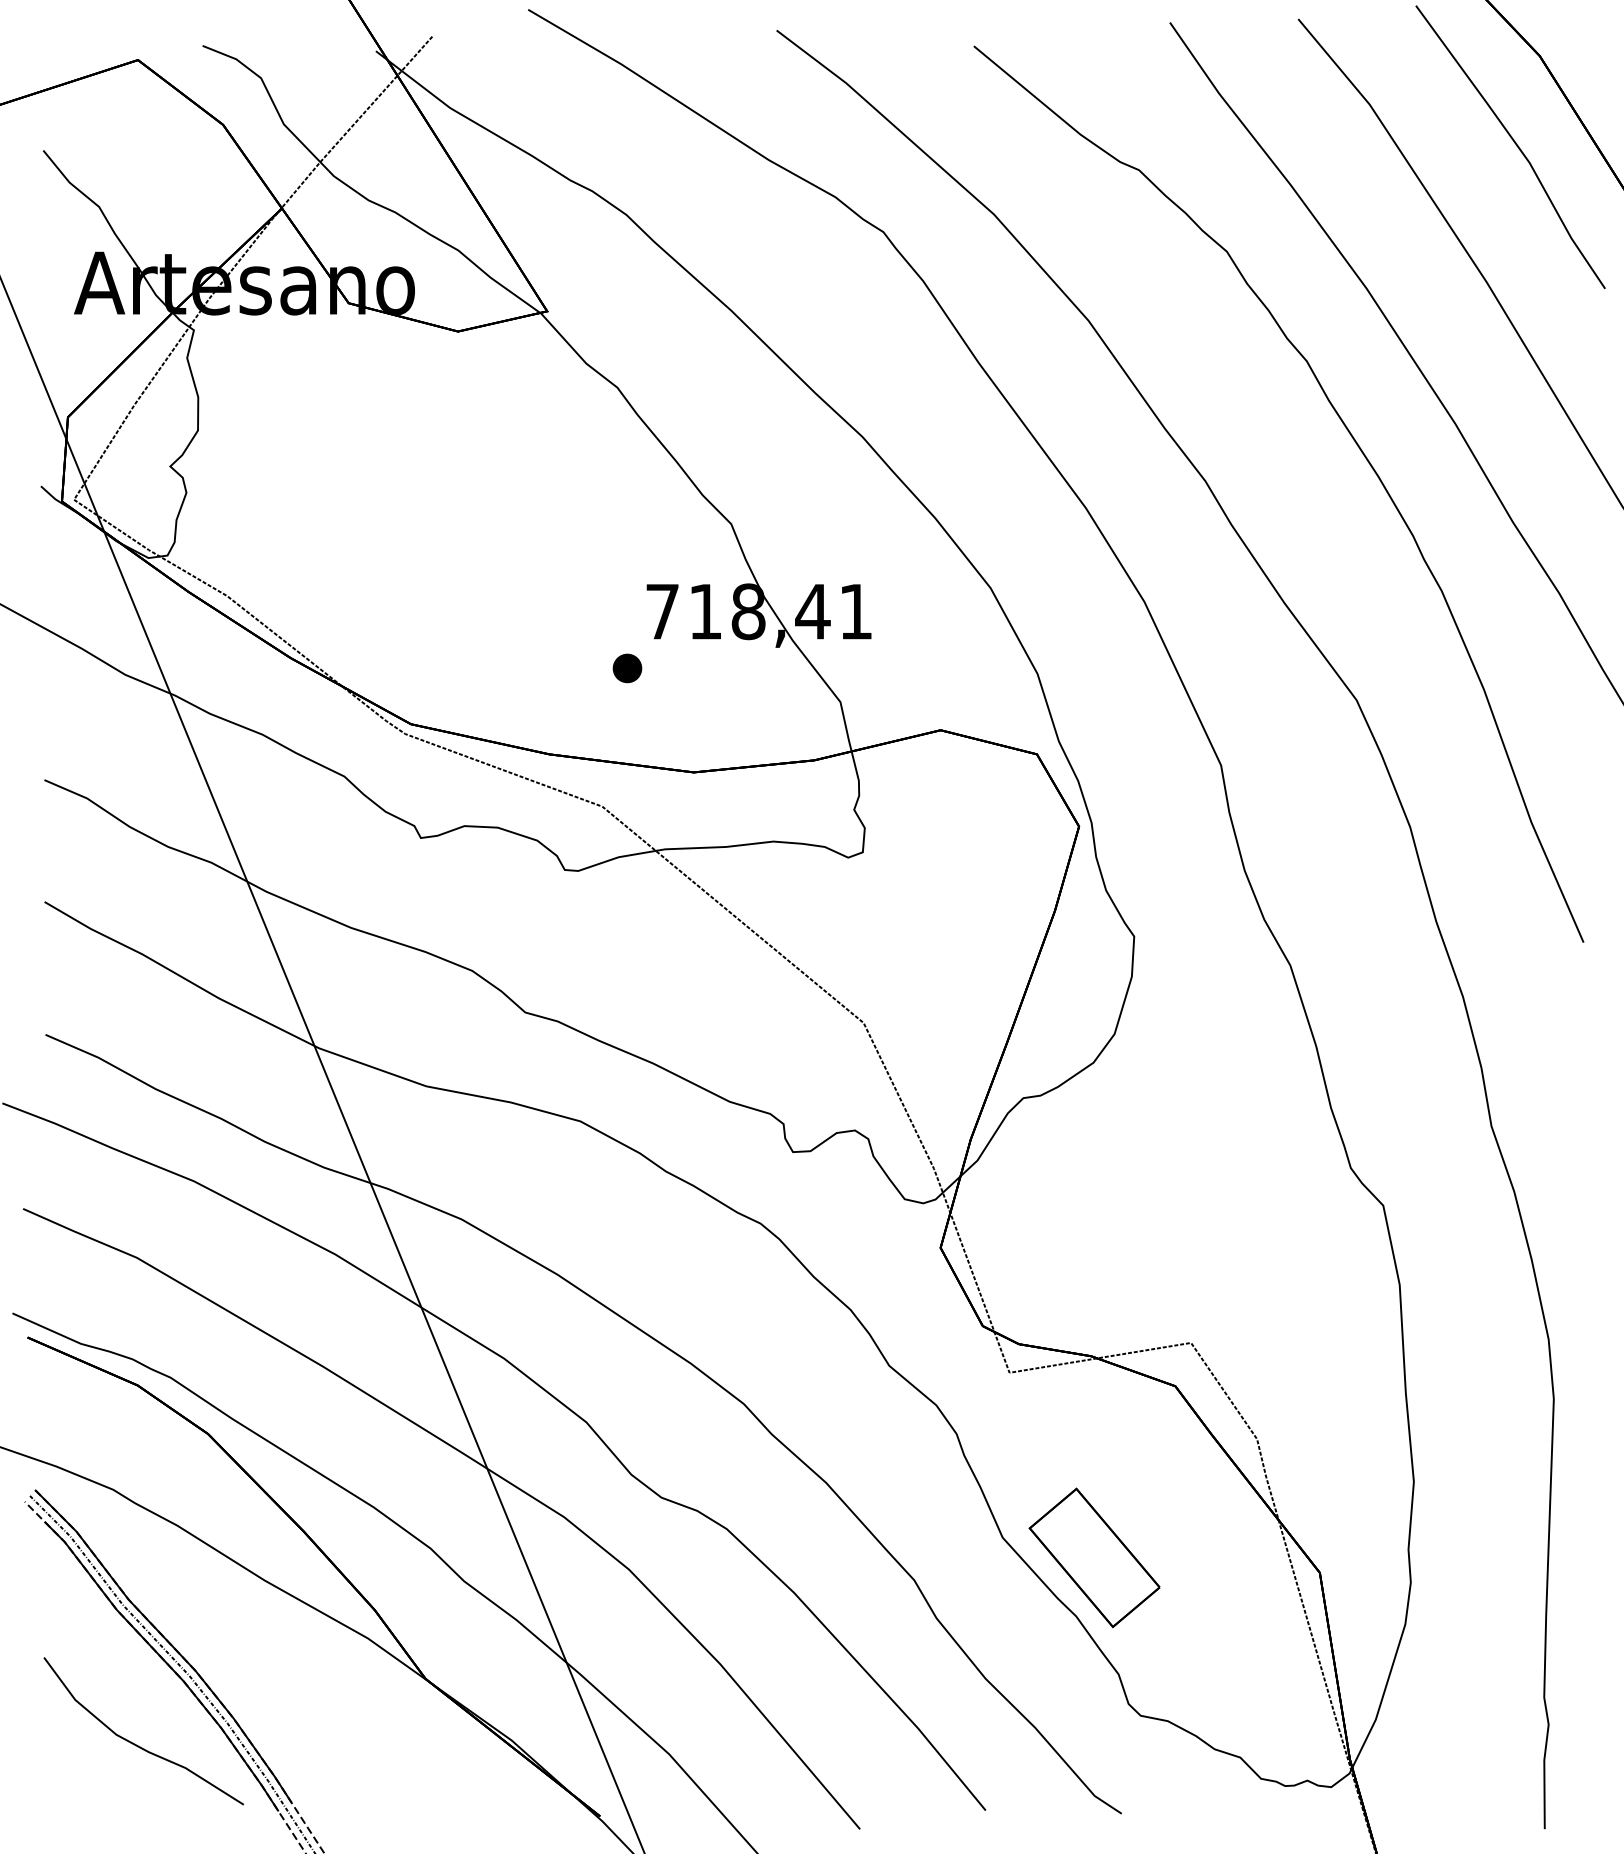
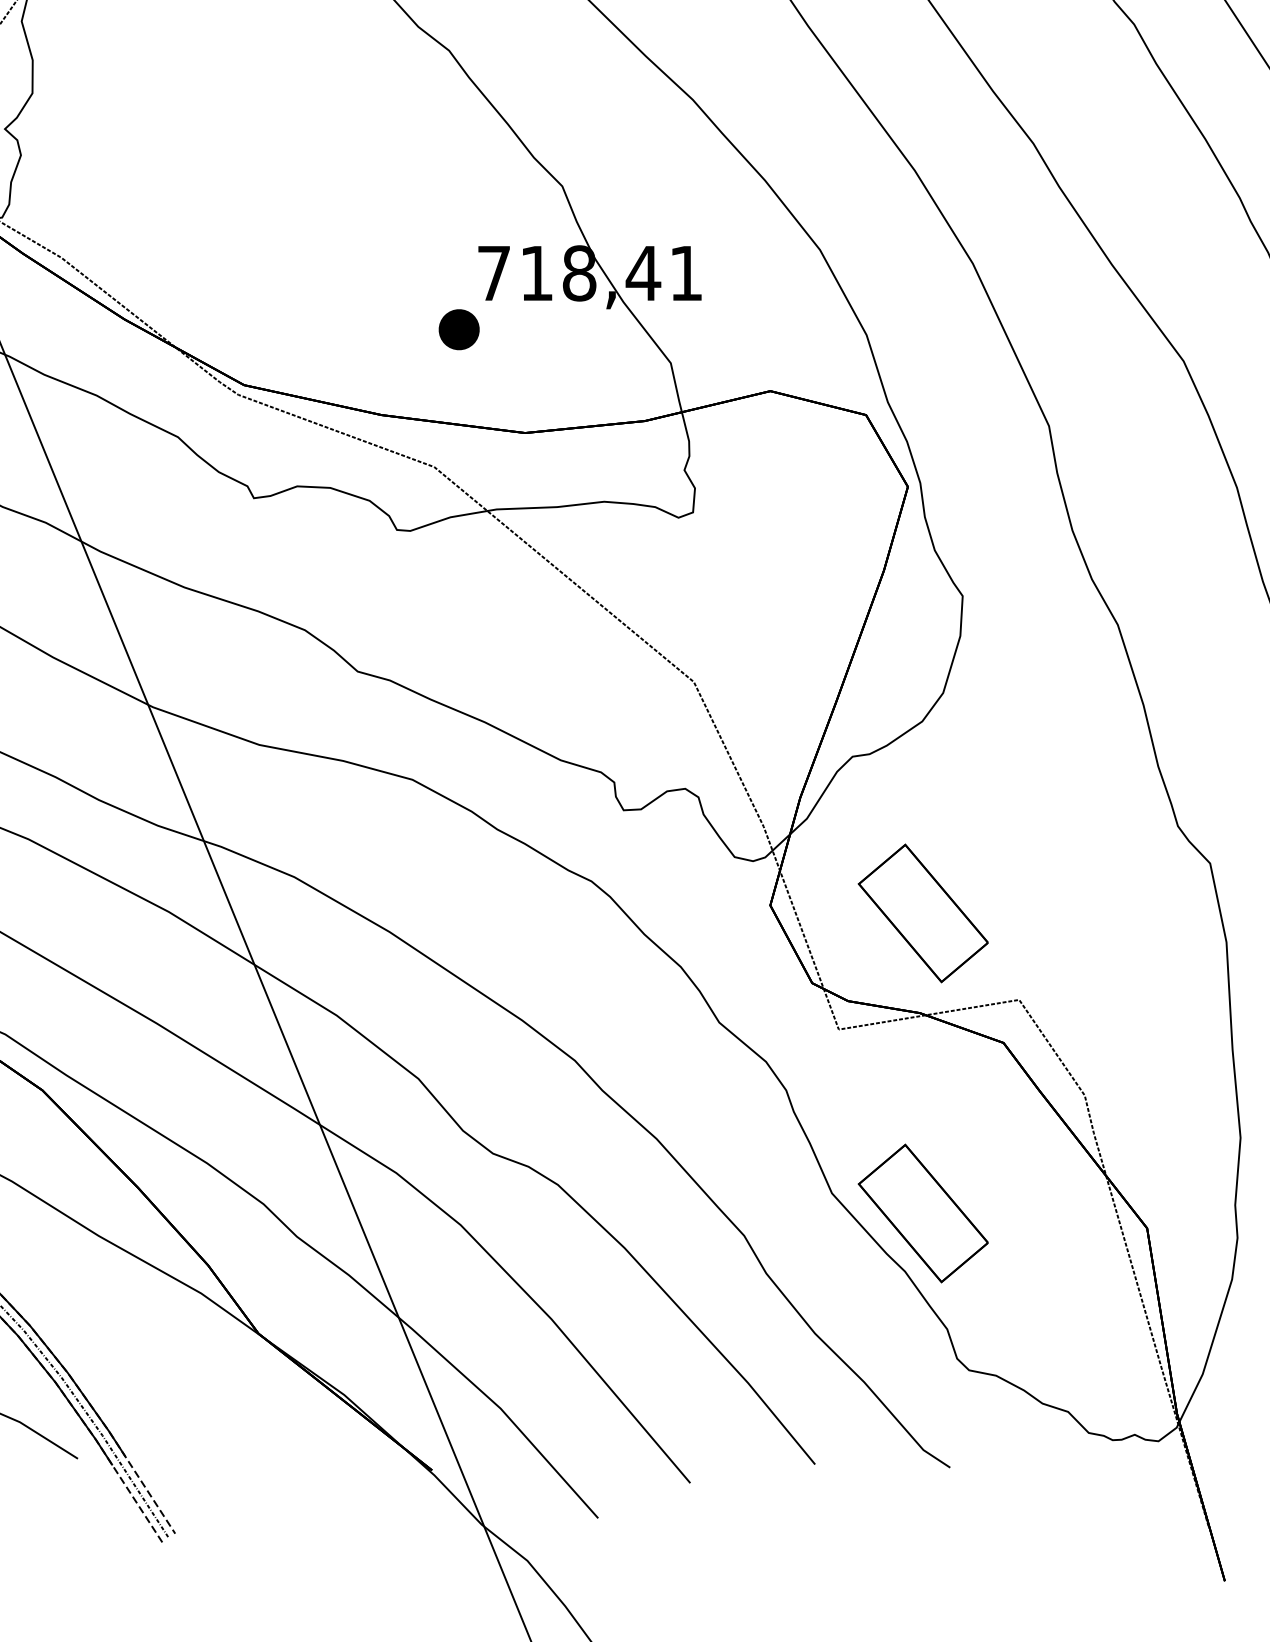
part: (627, 668) -> (459, 329), size x1.4
part: (1094, 1255) -> (923, 913), added

